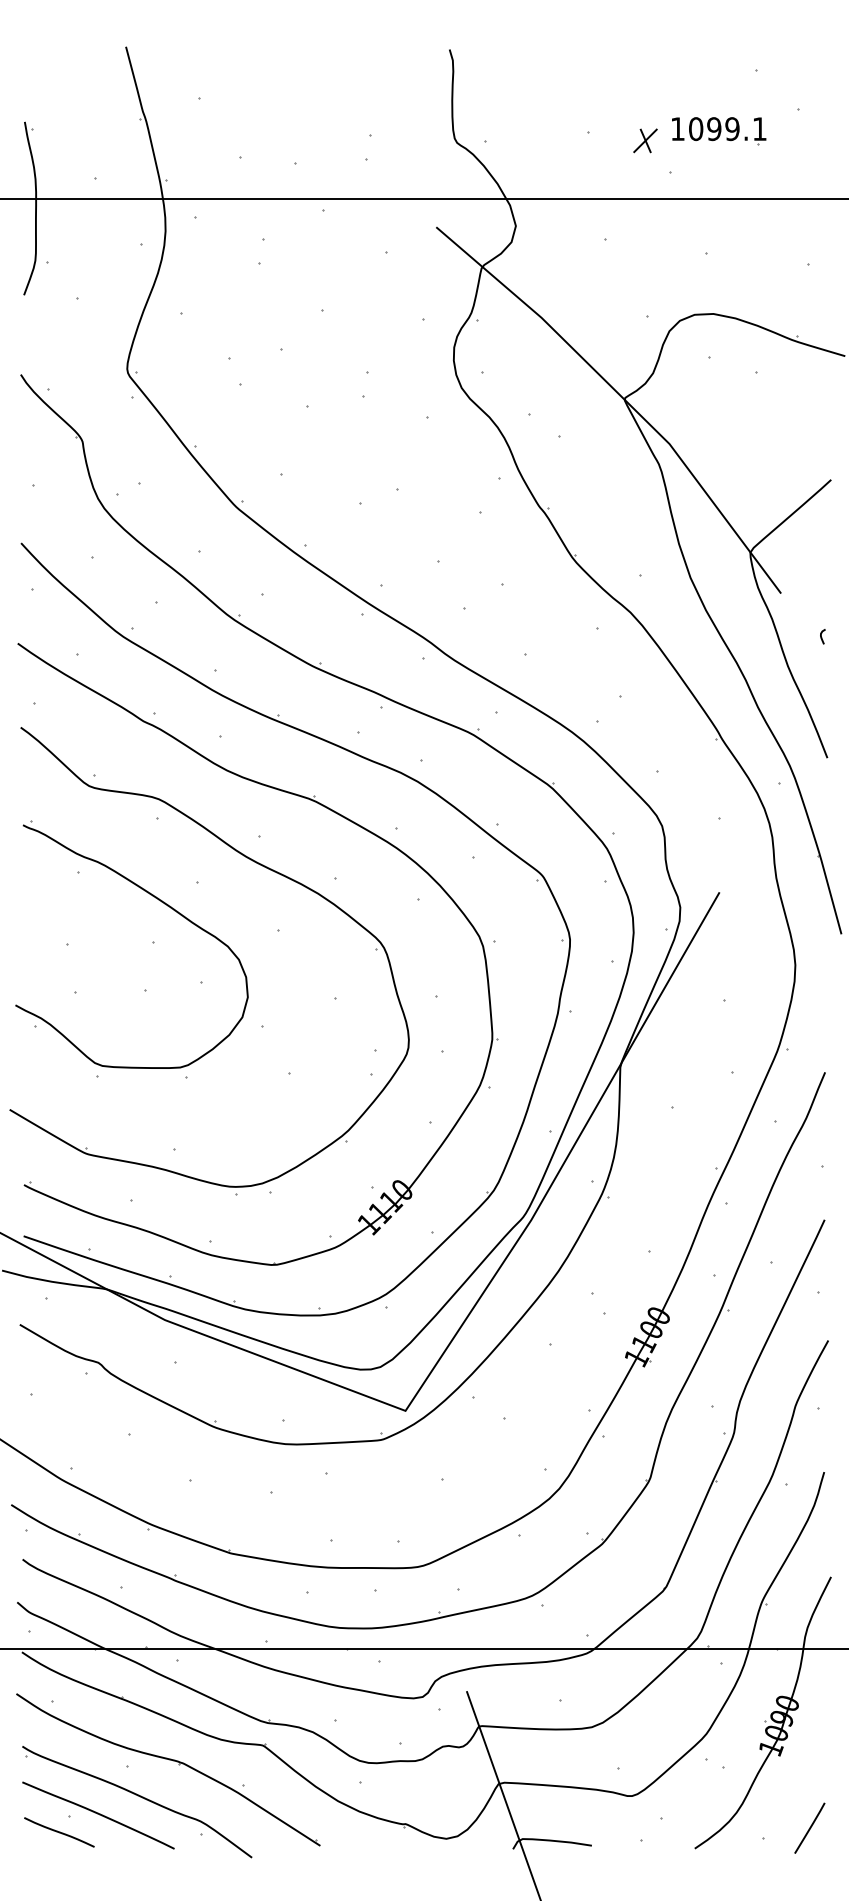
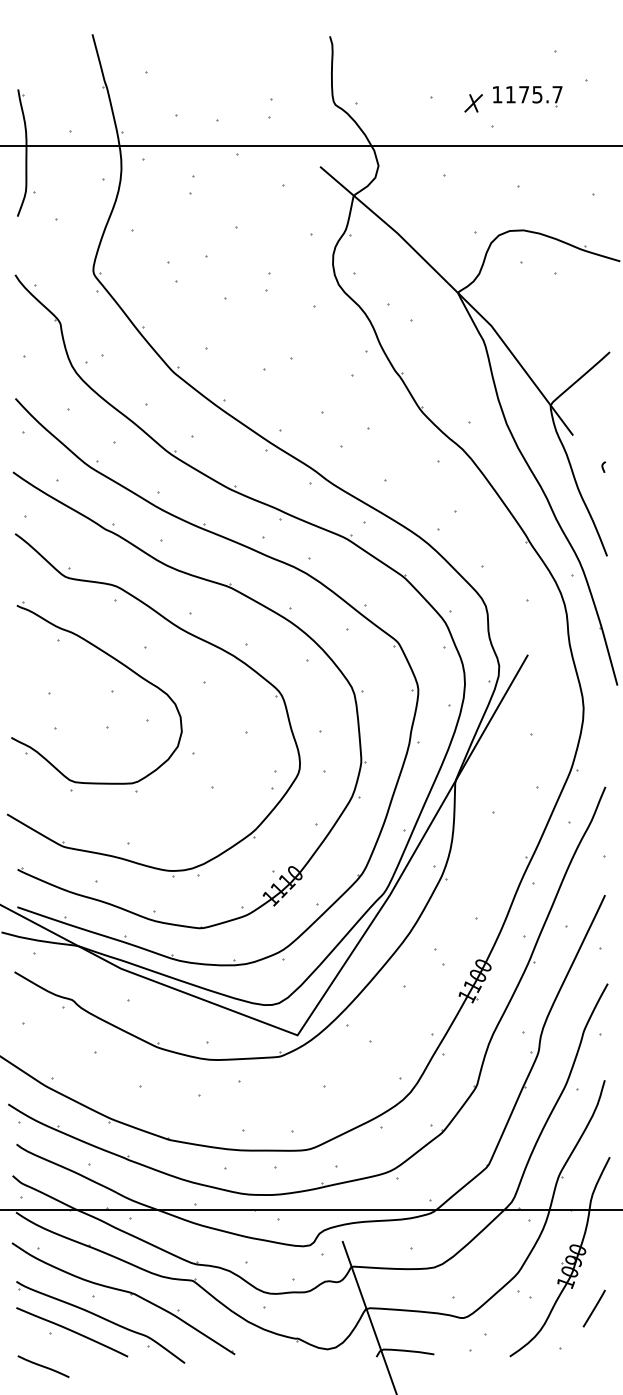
text: (727, 128) -> (533, 94), 1099.1 -> 1175.7
line: (808, 1828) -> (593, 1308), moved
line: (59, 1832) -> (43, 1366), moved

